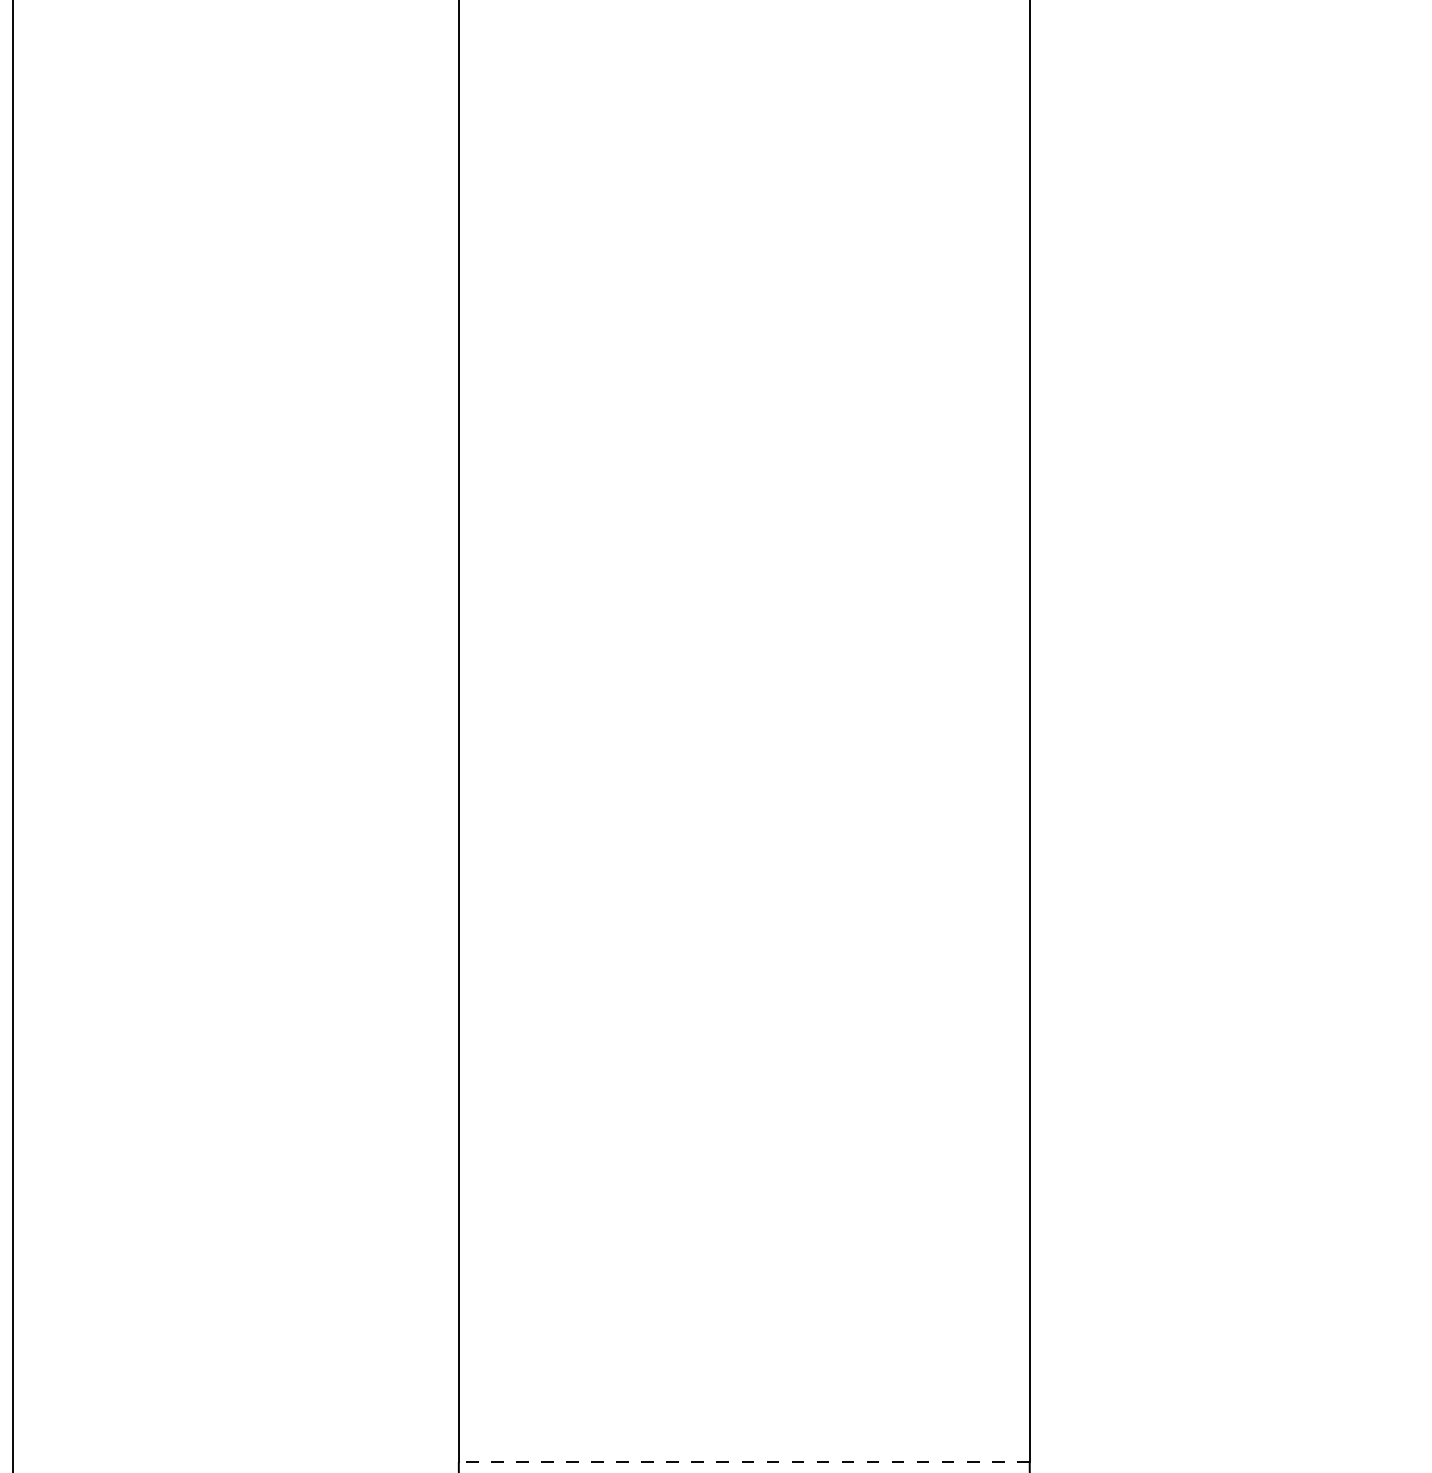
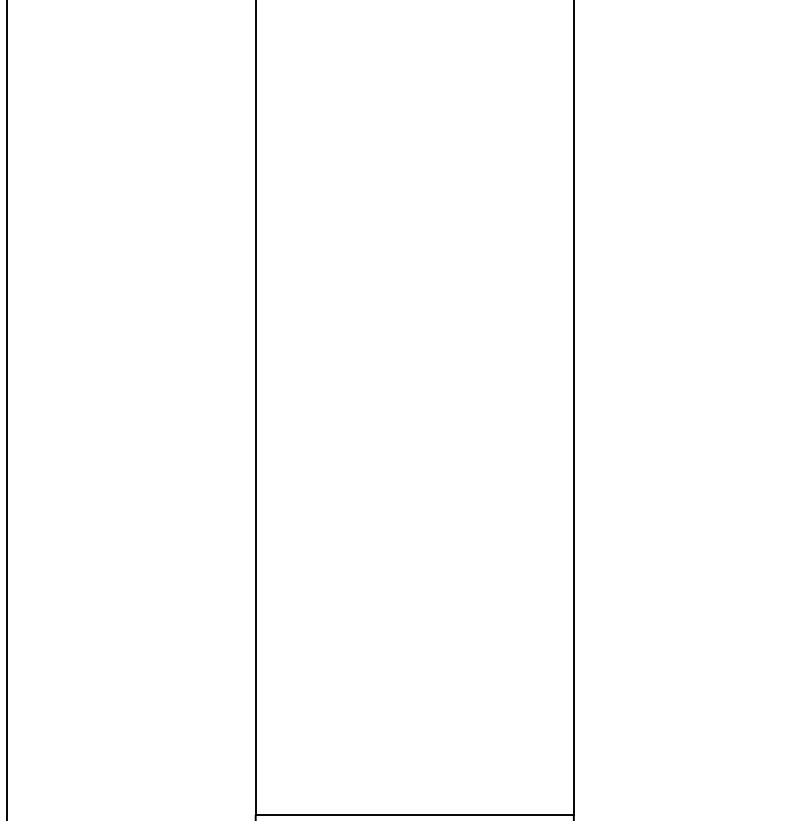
line: (743, 1461) -> (414, 814), dashed -> solid

